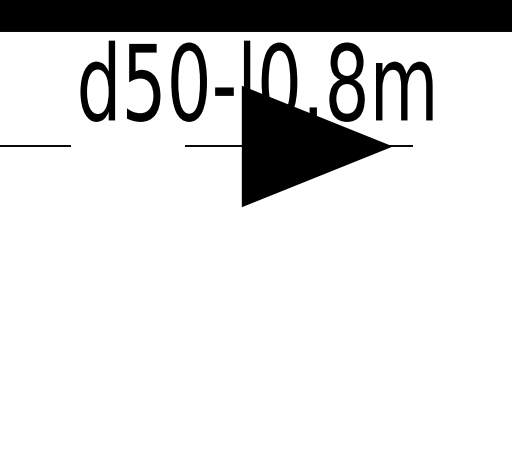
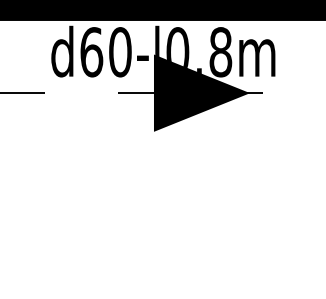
text: (143, 82) -> (91, 52), d50-l0.8m -> d60-l0.8m

